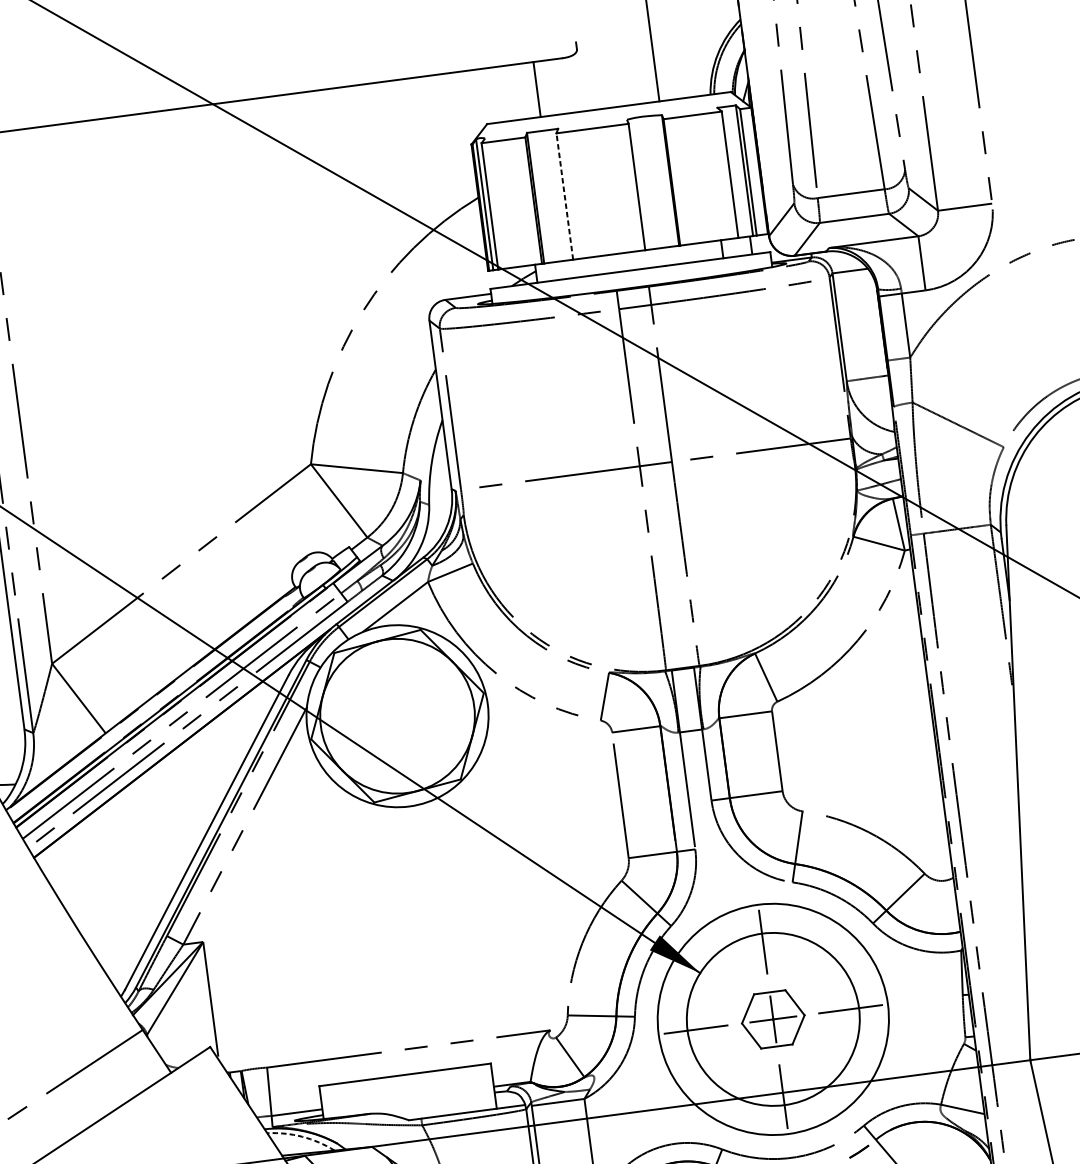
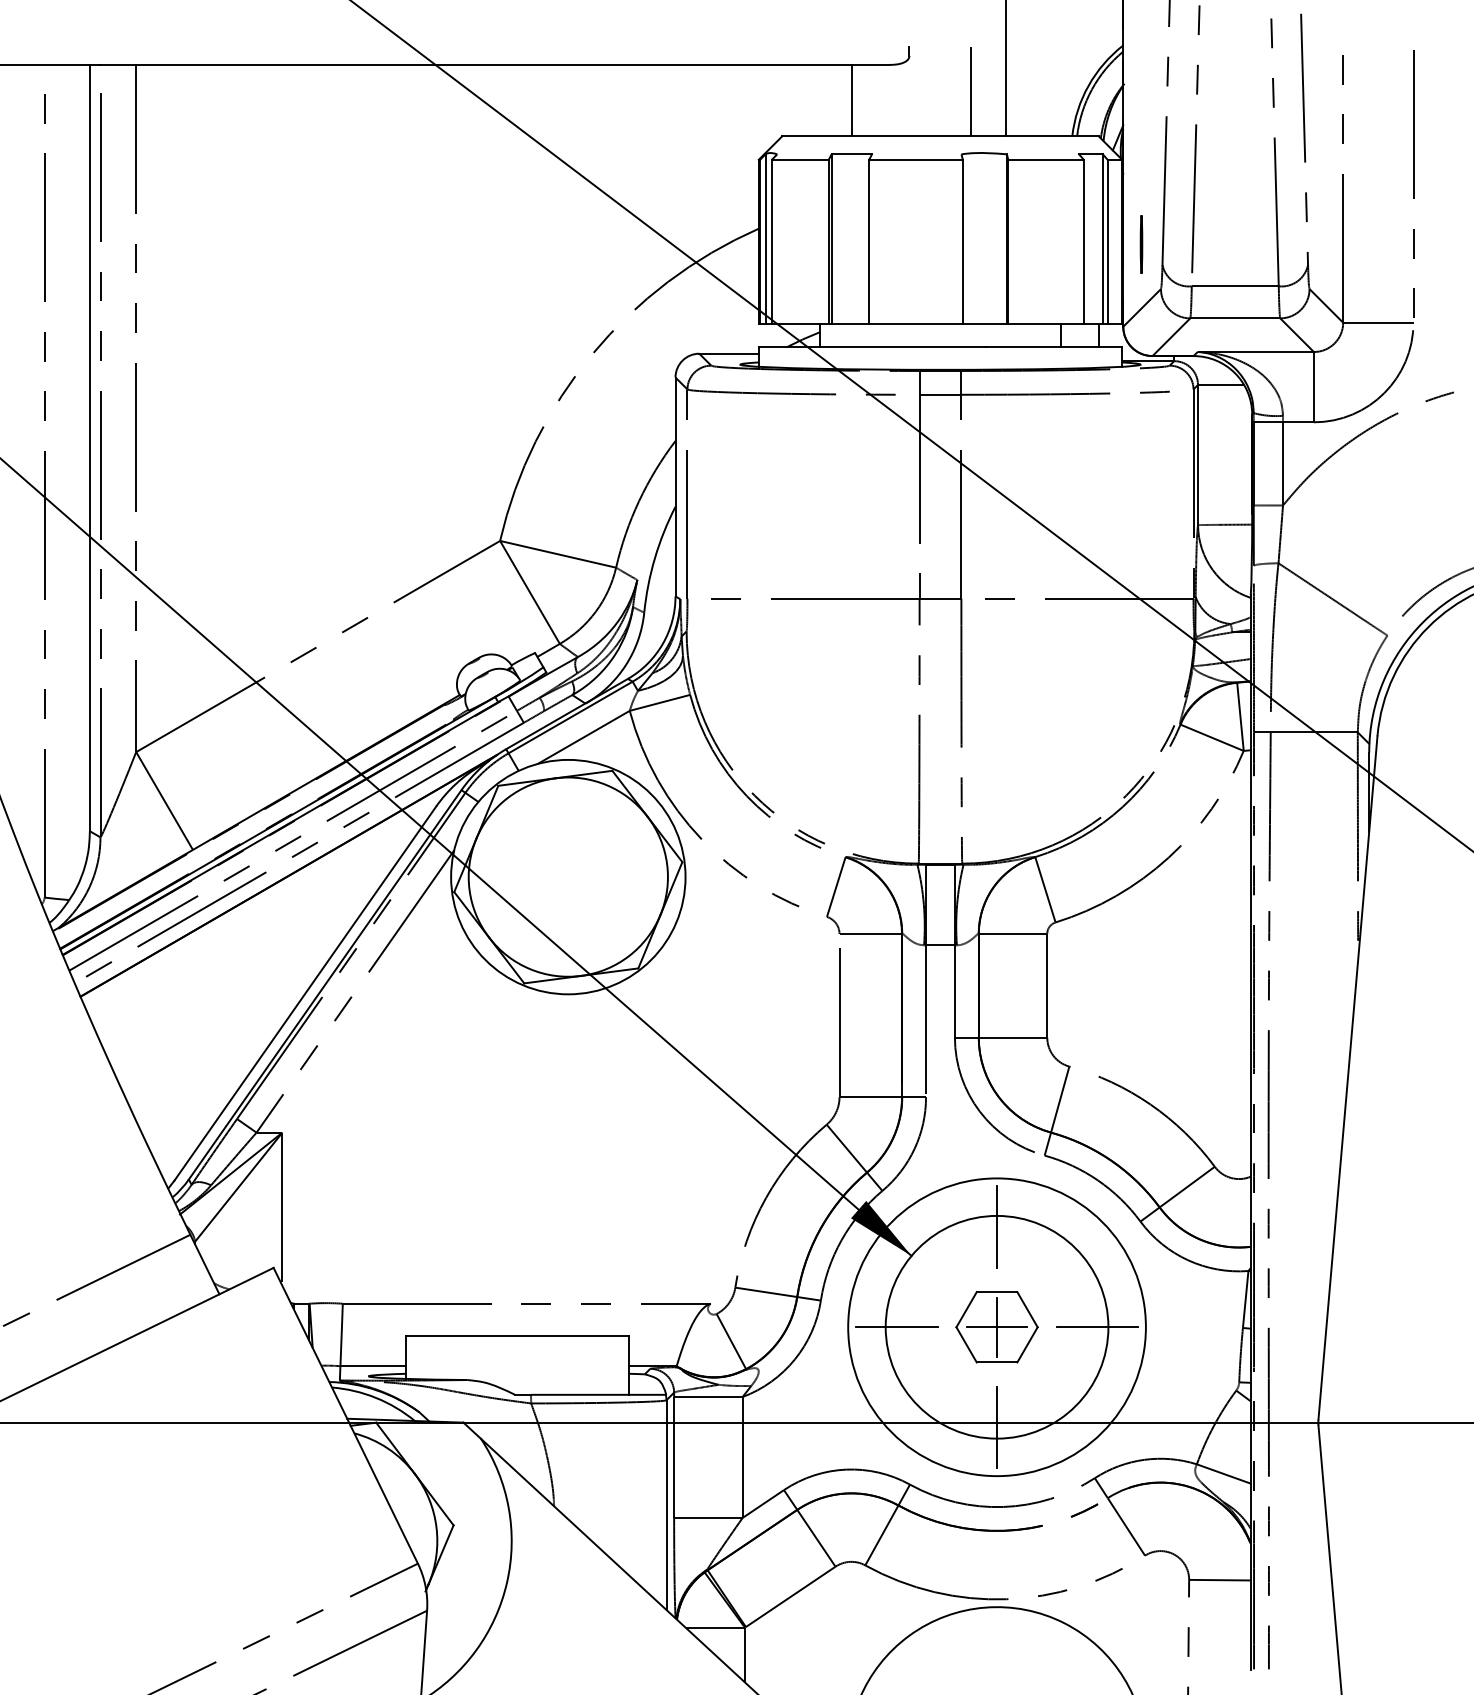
line: (627, 70) -> (970, 91), added
line: (774, 170) -> (1141, 244), added
line: (565, 196) -> (869, 241), dashed -> solid
arc: (302, 1136) -> (376, 1397), dashed -> solid

